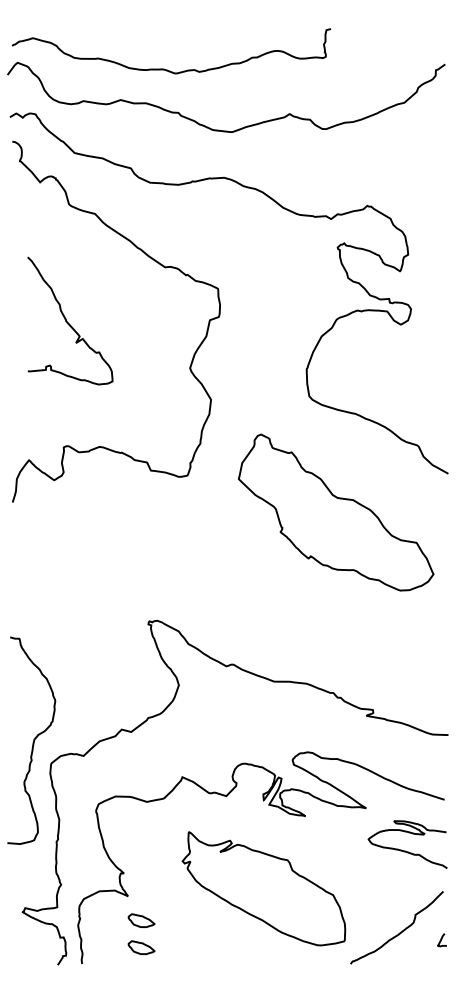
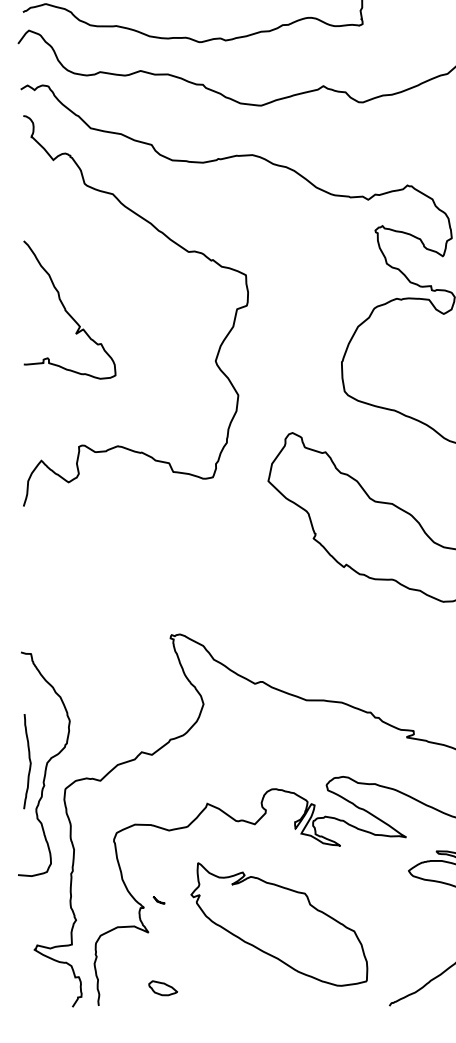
curve: (68, 322) -> (67, 311), moved
curve: (17, 737) -> (28, 760), added
part: (137, 866) -> (158, 900), added
part: (263, 888) -> (278, 924), moved
part: (141, 920) -> (163, 958), removed

